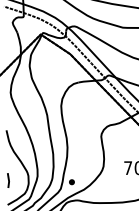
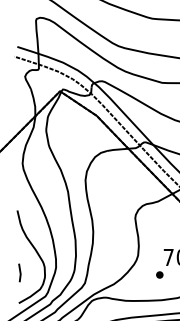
part: (71, 181) -> (159, 274), moved

